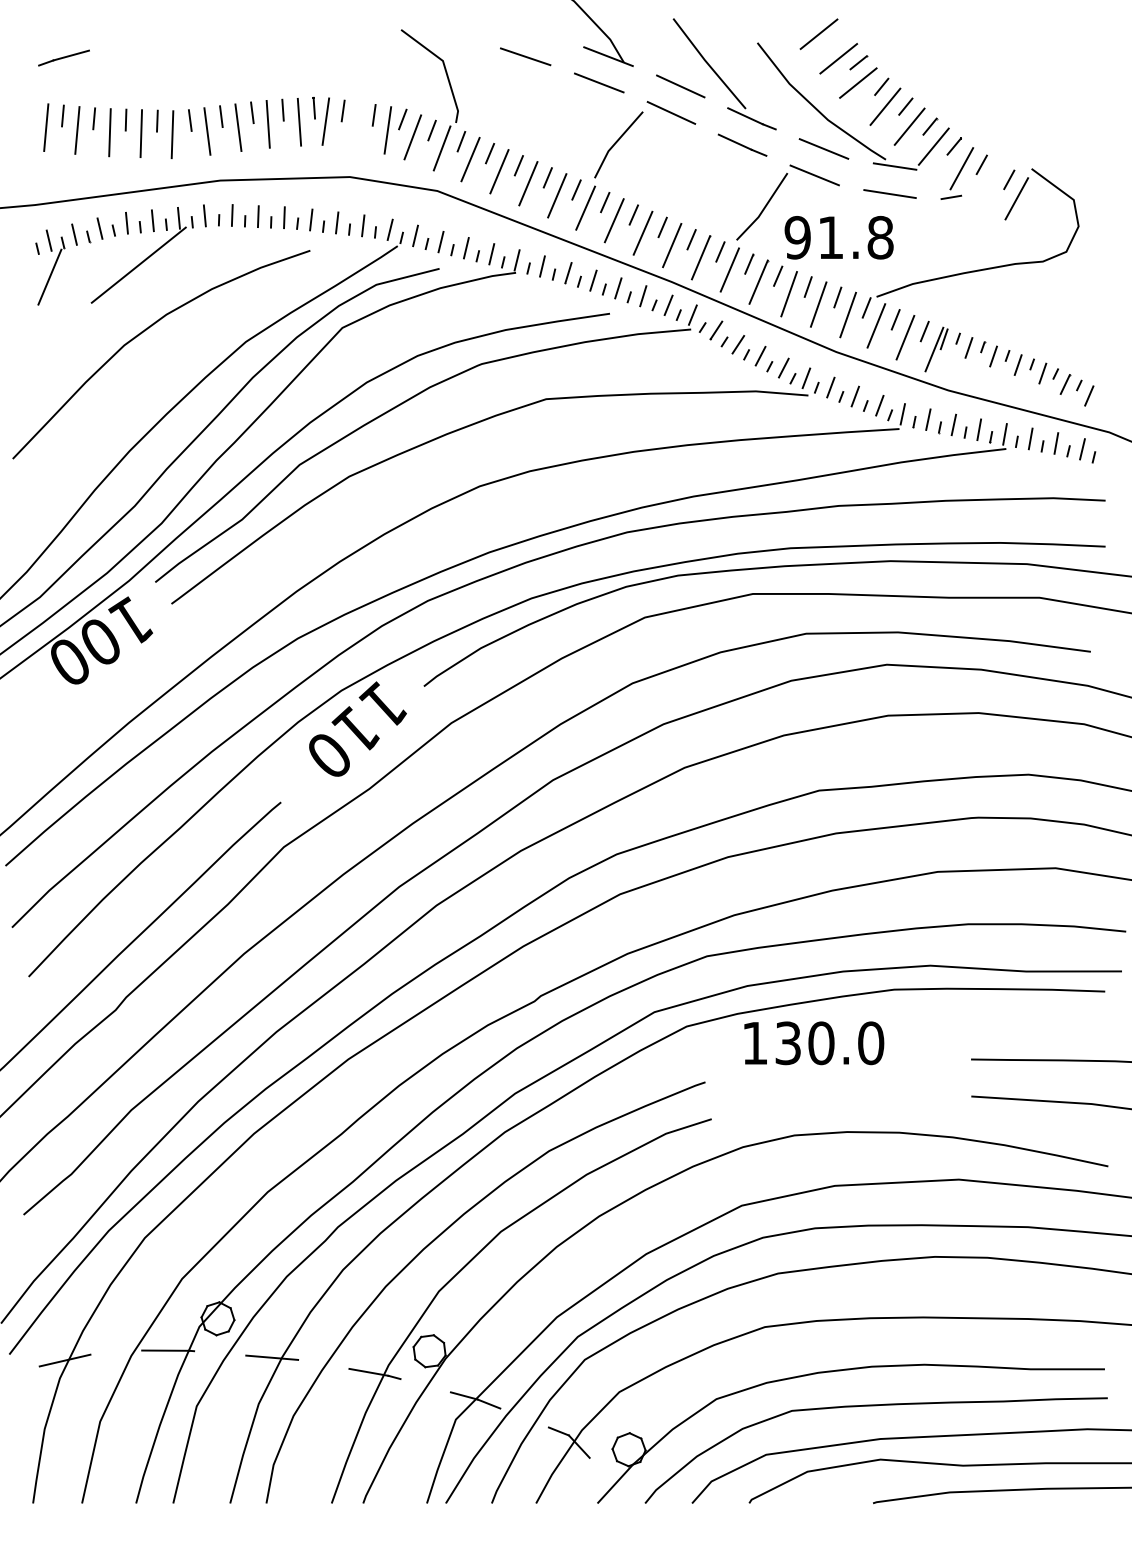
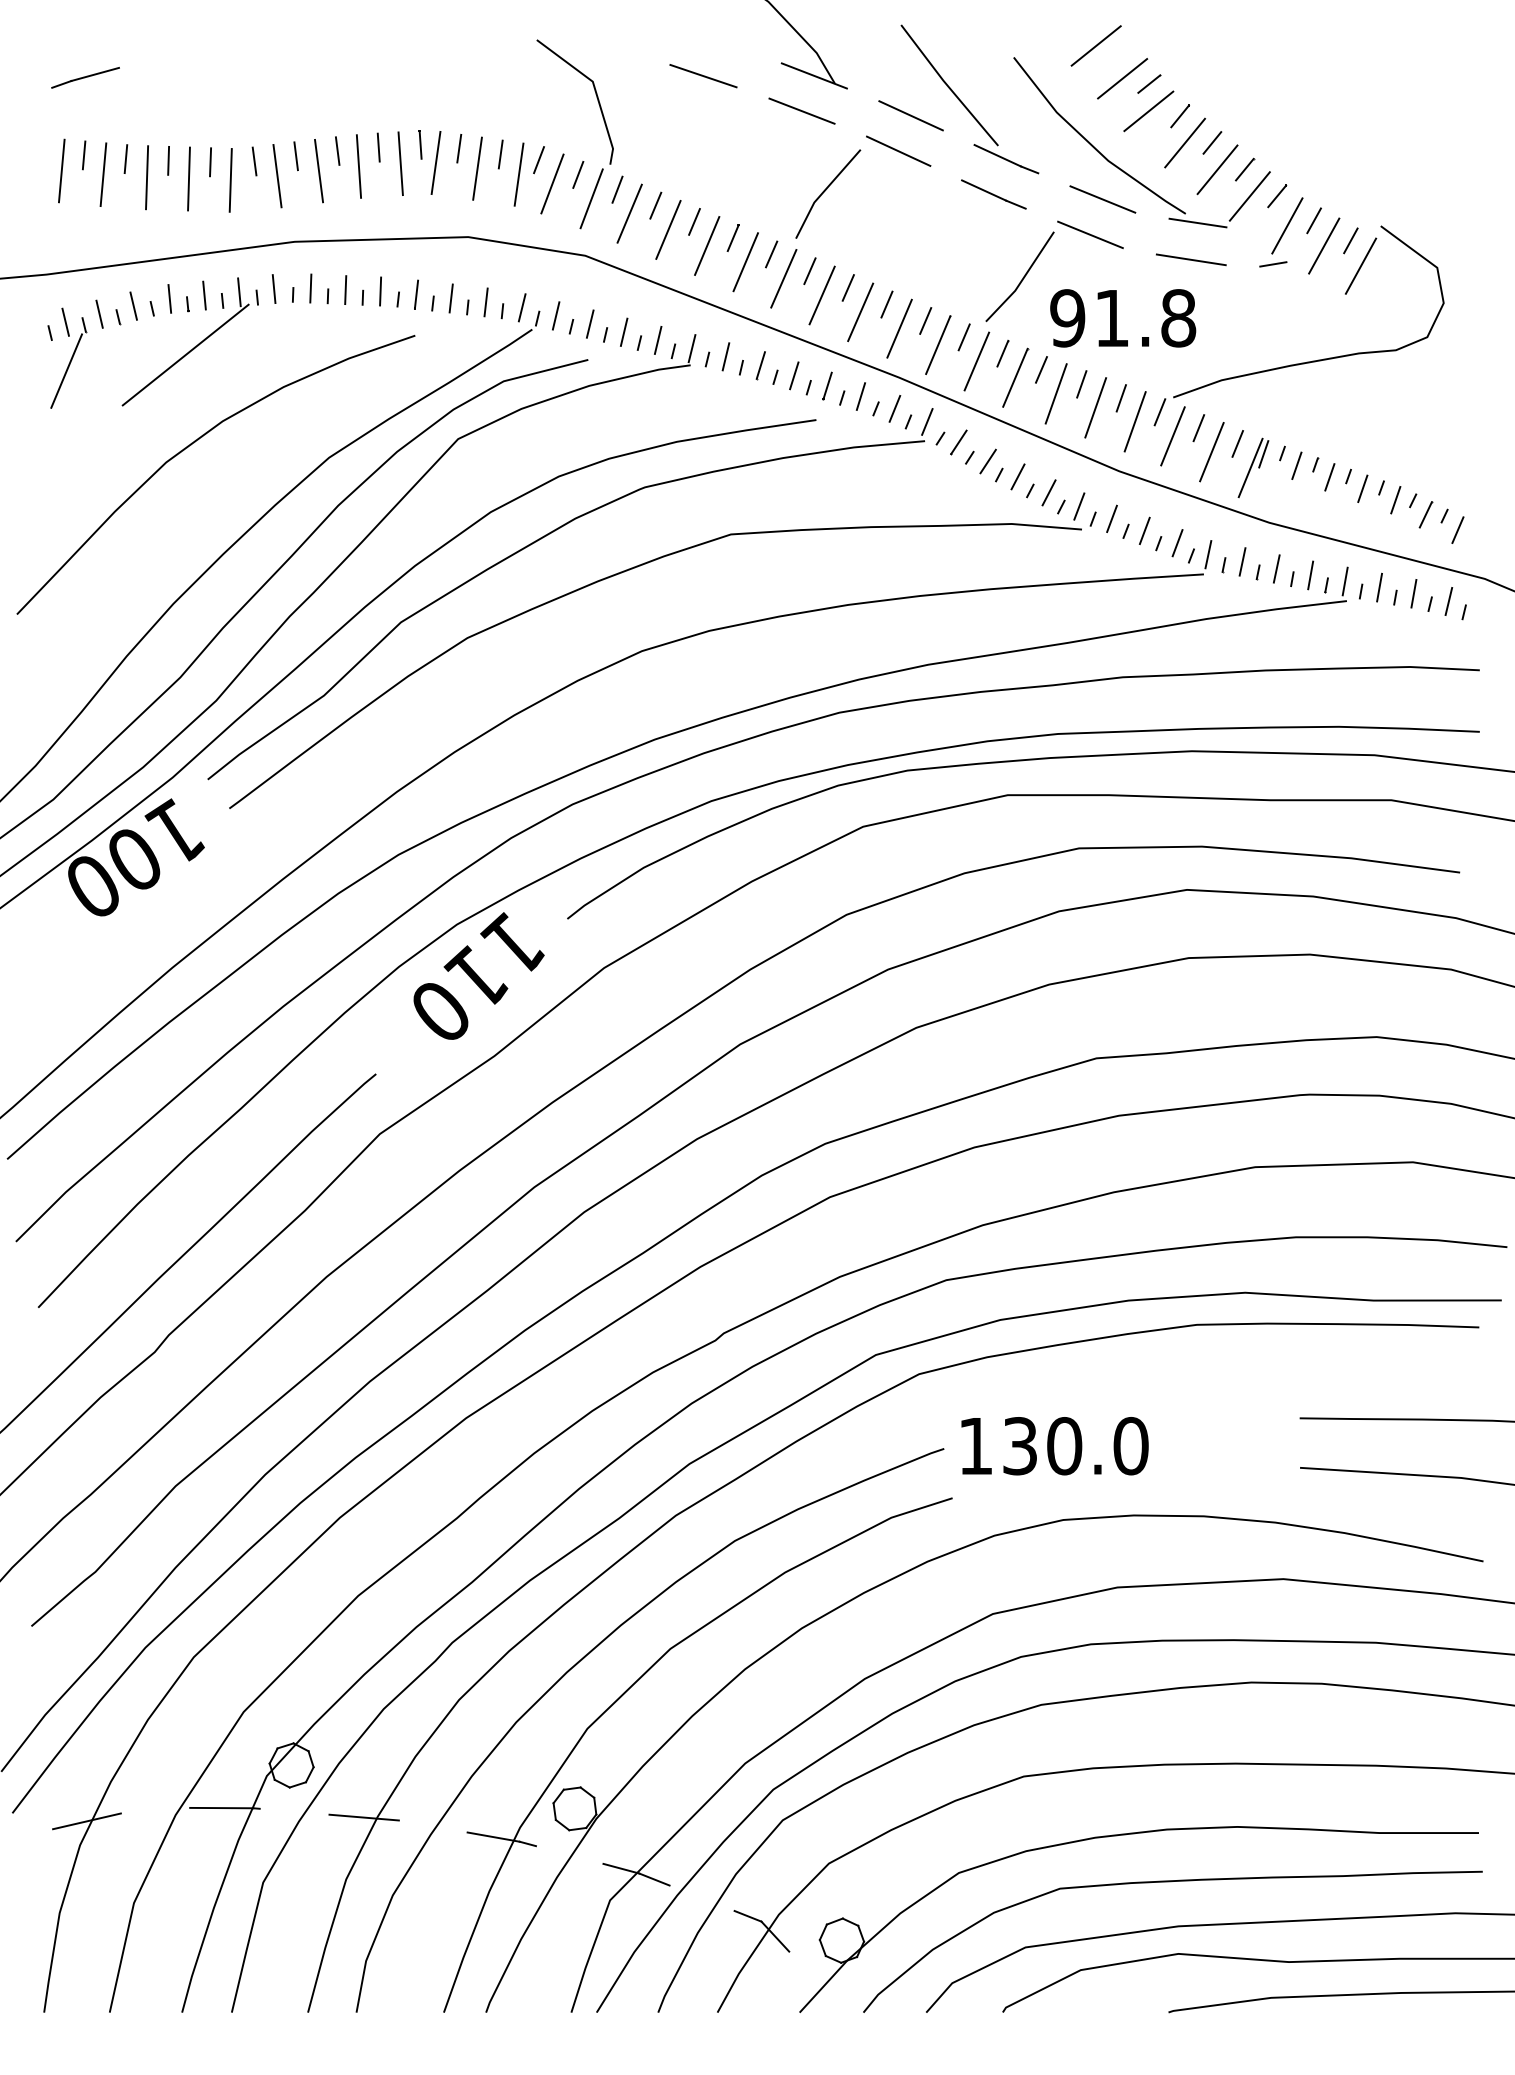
line: (356, 125) -> (477, 168), added
line: (989, 183) -> (1324, 245), added
text: (814, 1043) -> (1055, 1446), moved

